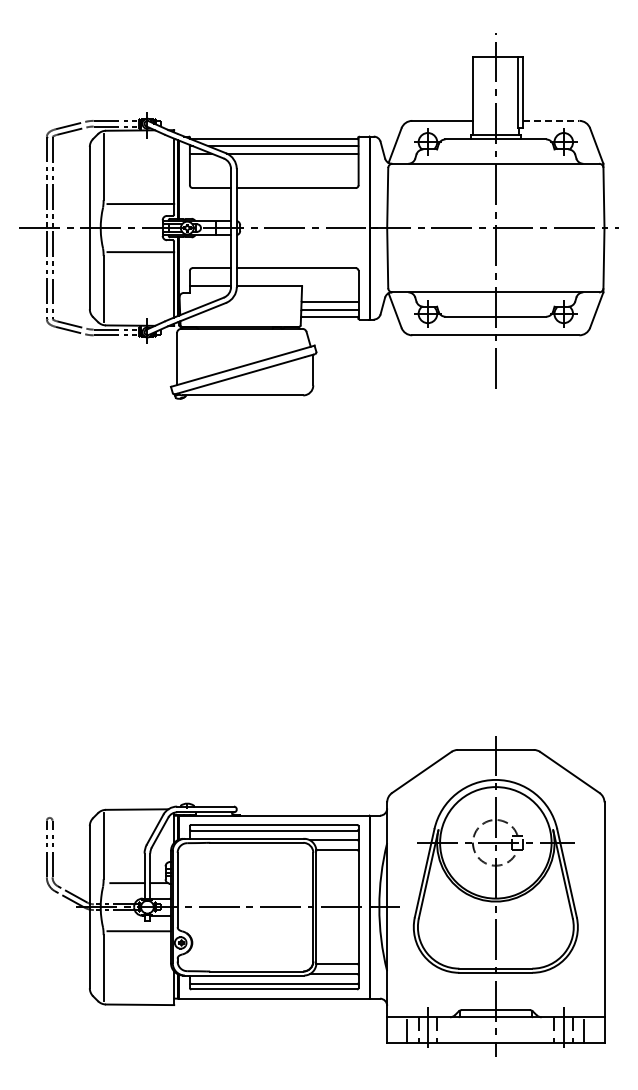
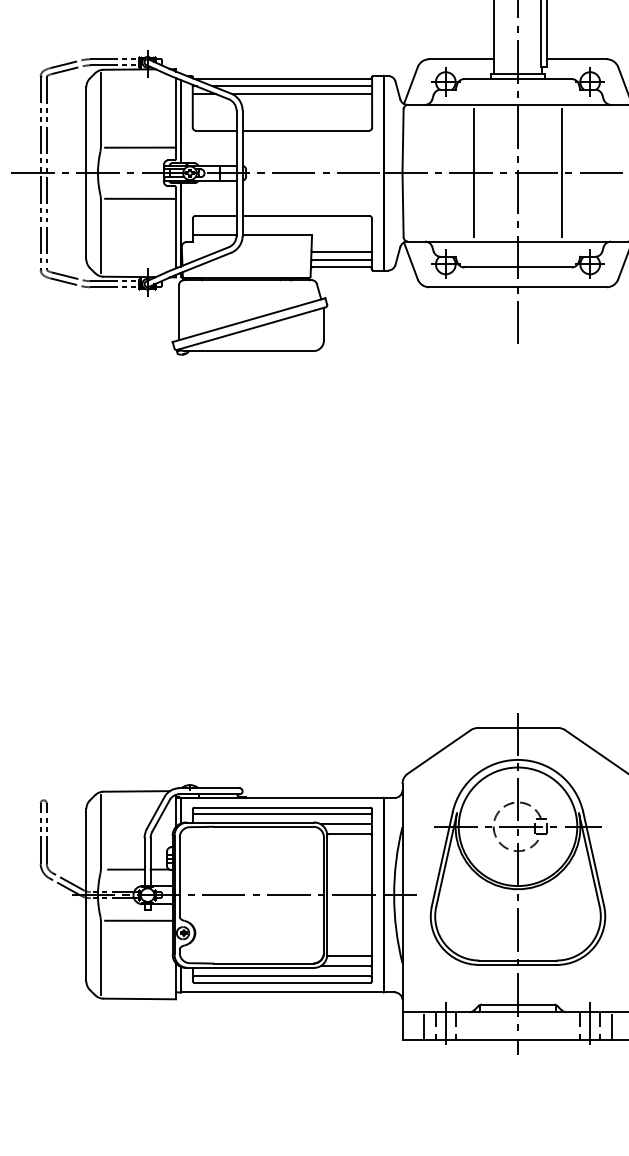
line: (551, 120) -> (577, 58), dashed -> solid
line: (454, 228) -> (474, 173), added
line: (537, 228) -> (562, 173), added

